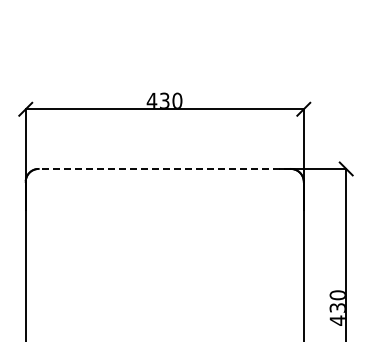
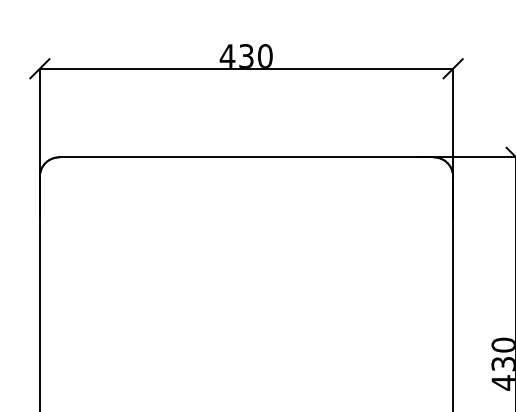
line: (164, 168) -> (246, 156), dashed -> solid

